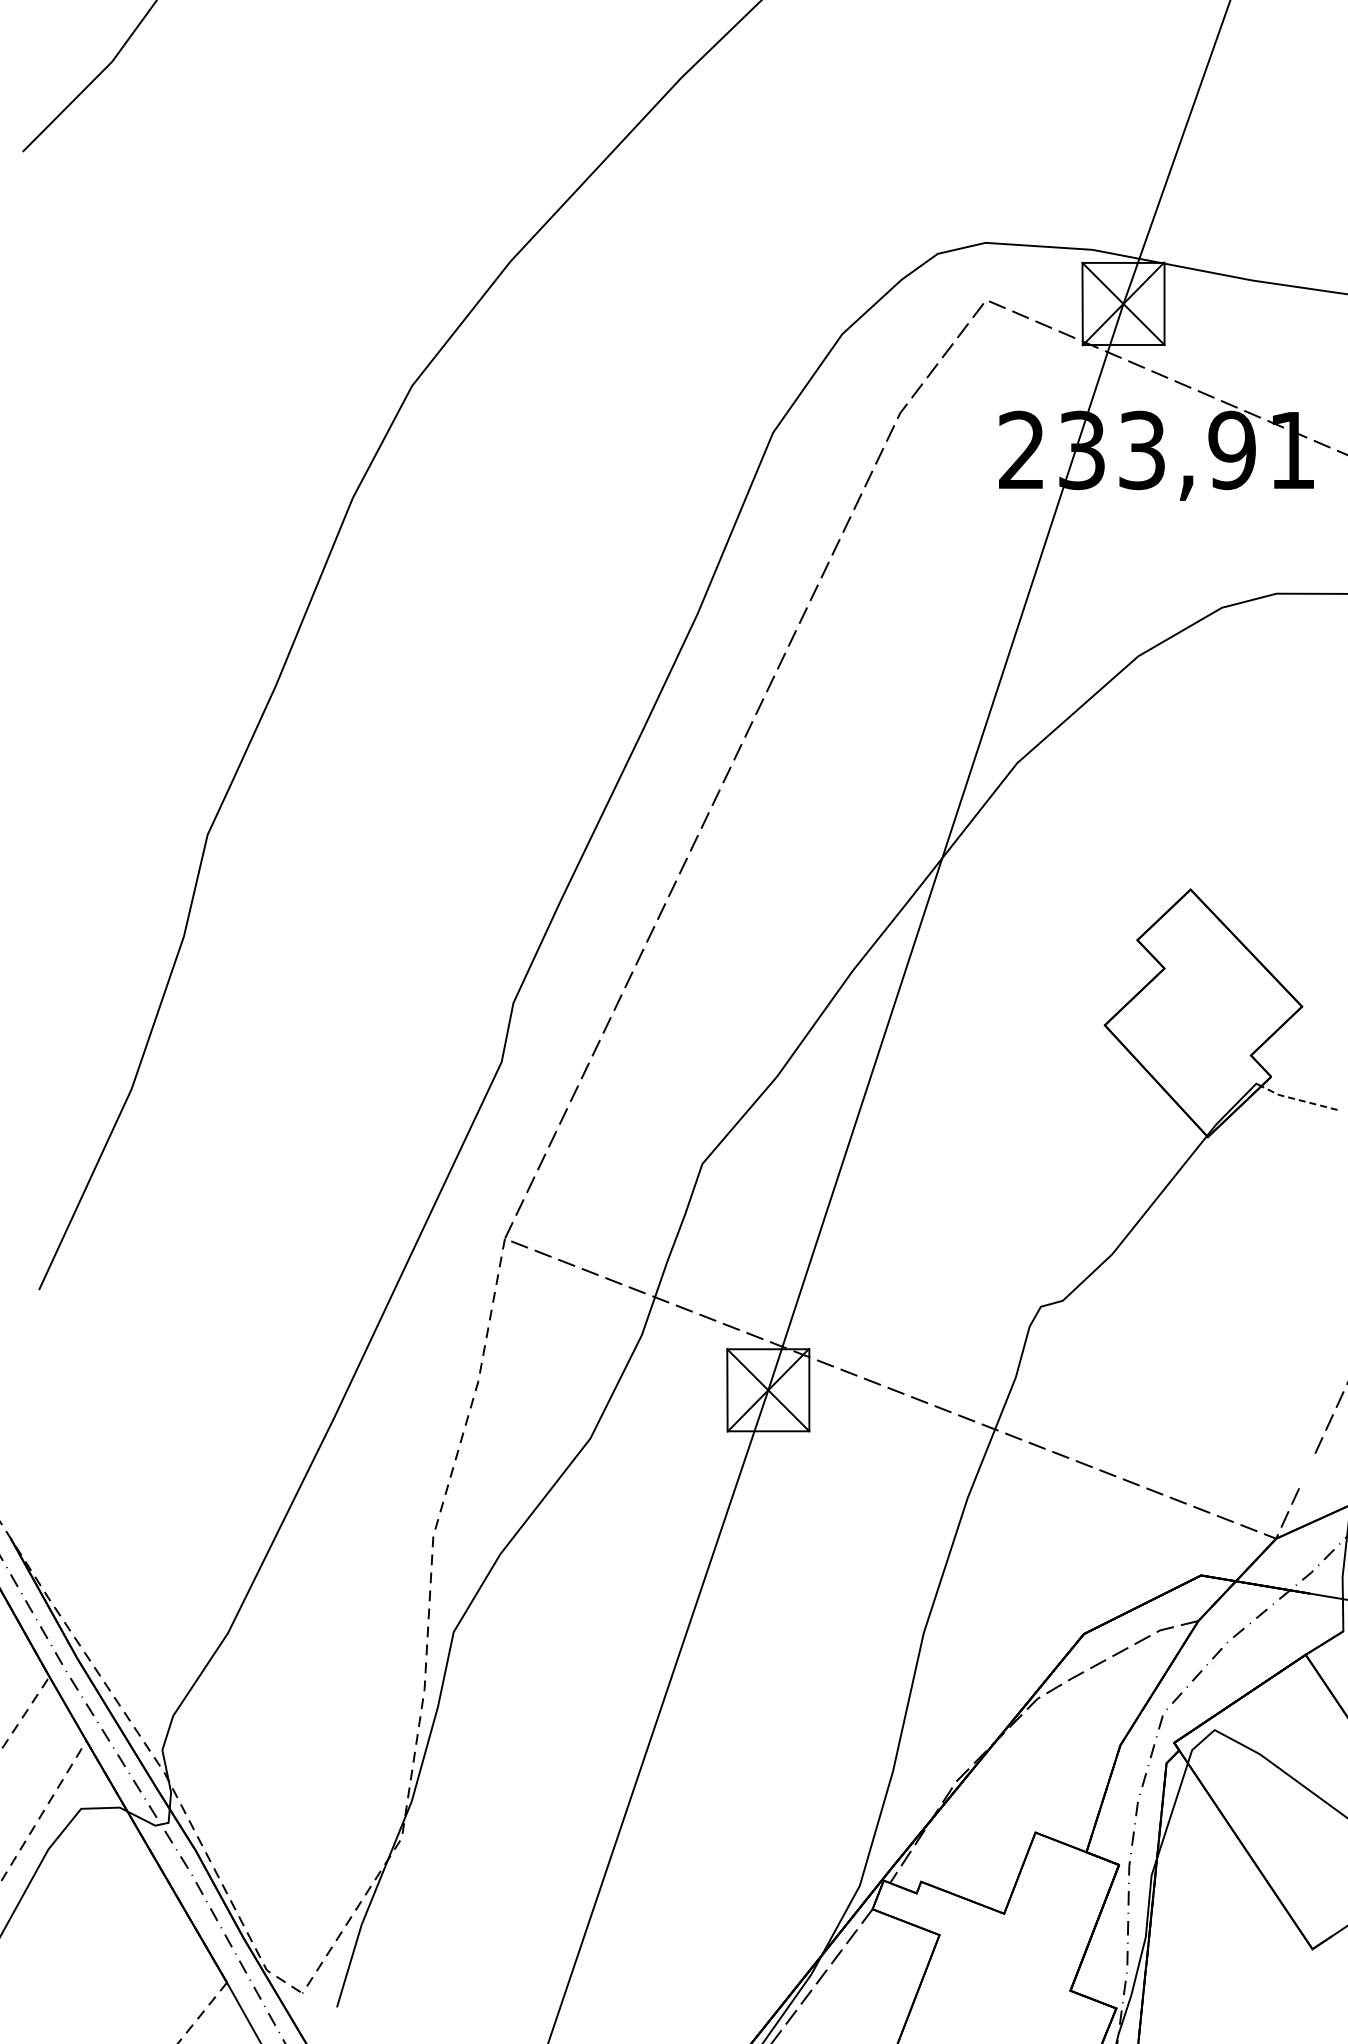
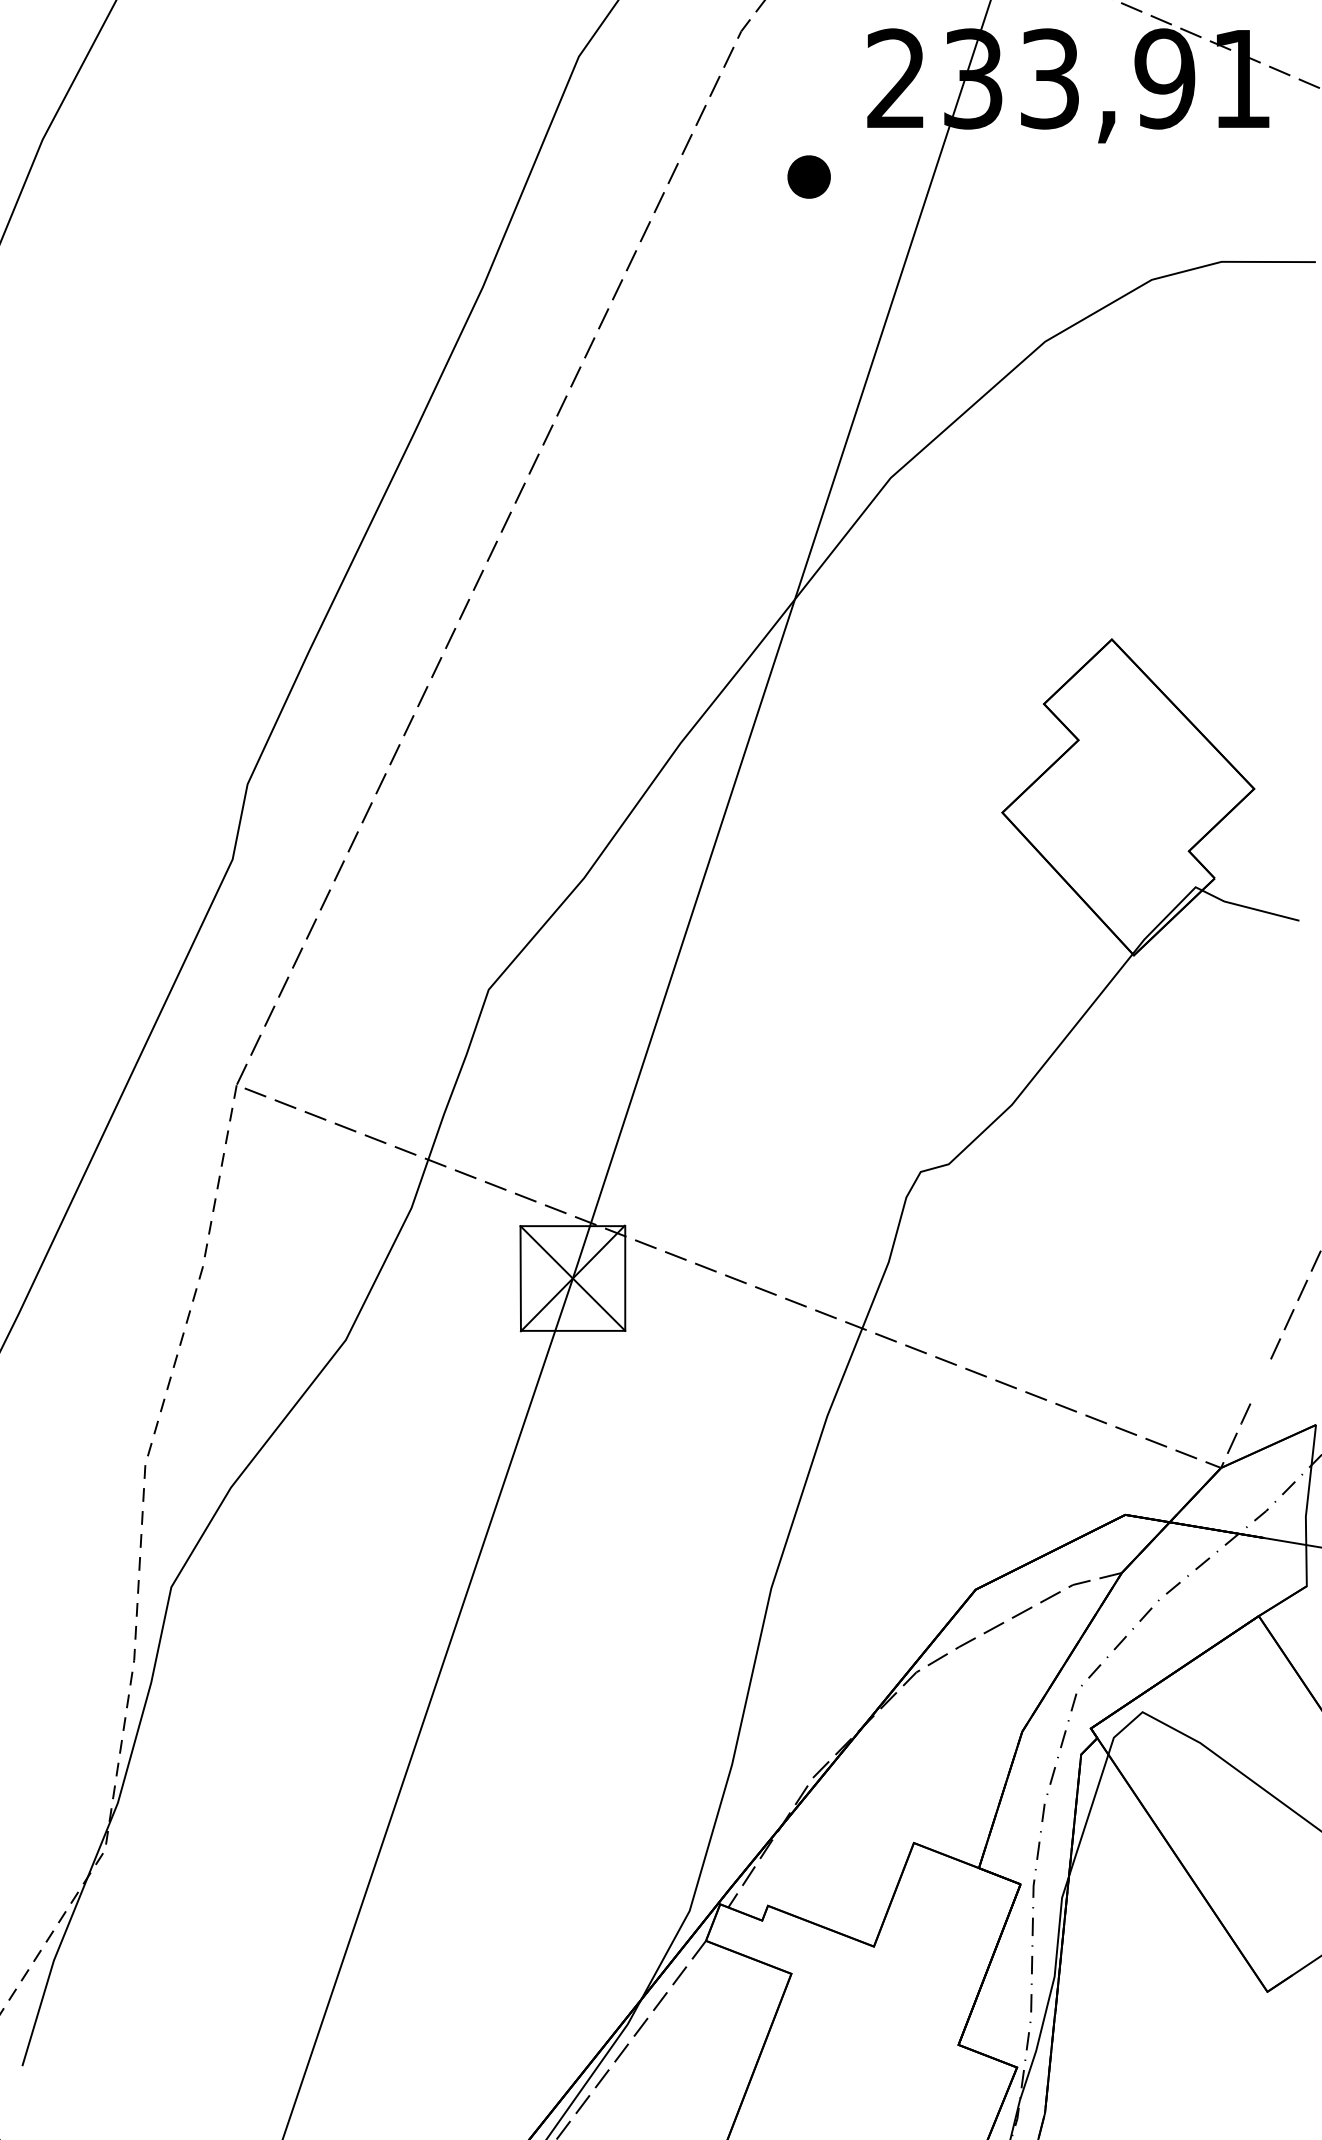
part: (953, 527) -> (809, 177), added
line: (1298, 1099) -> (1249, 907), dashed -> solid

